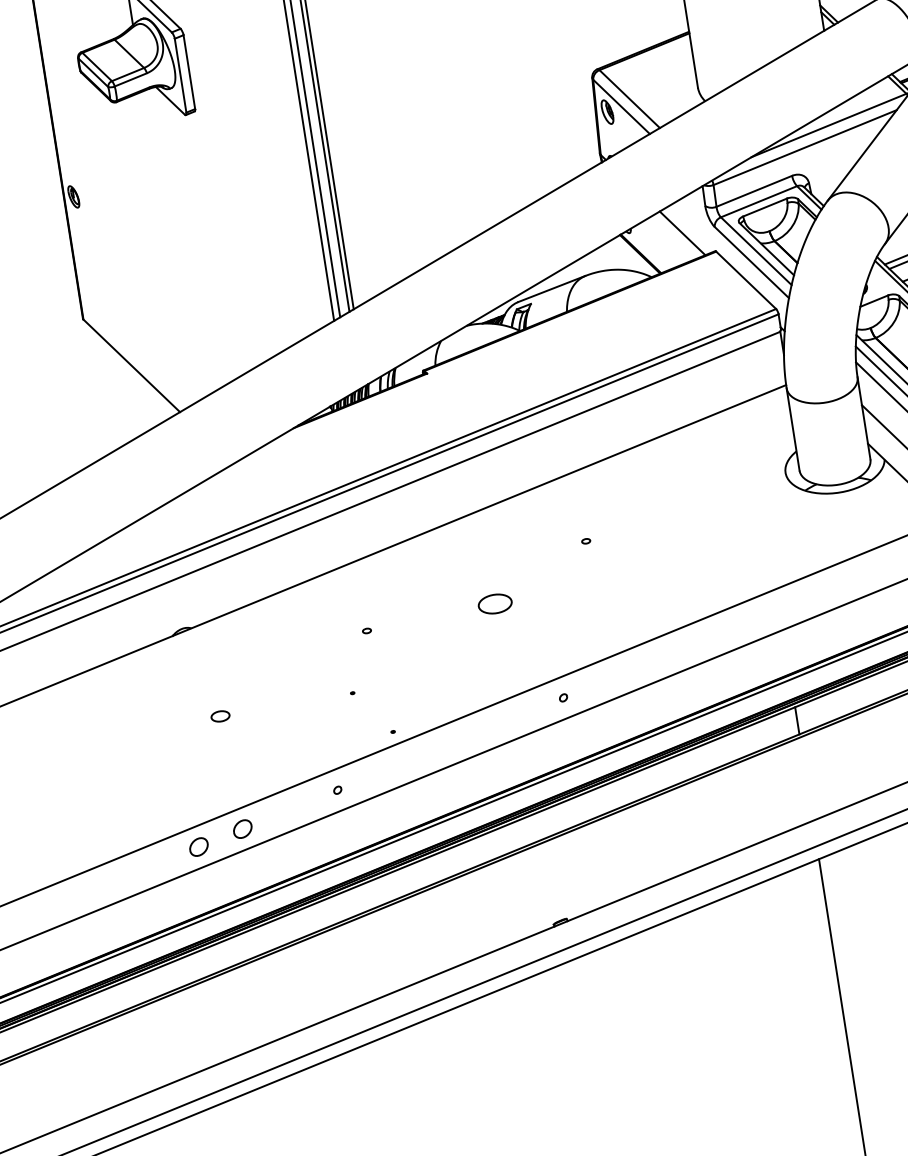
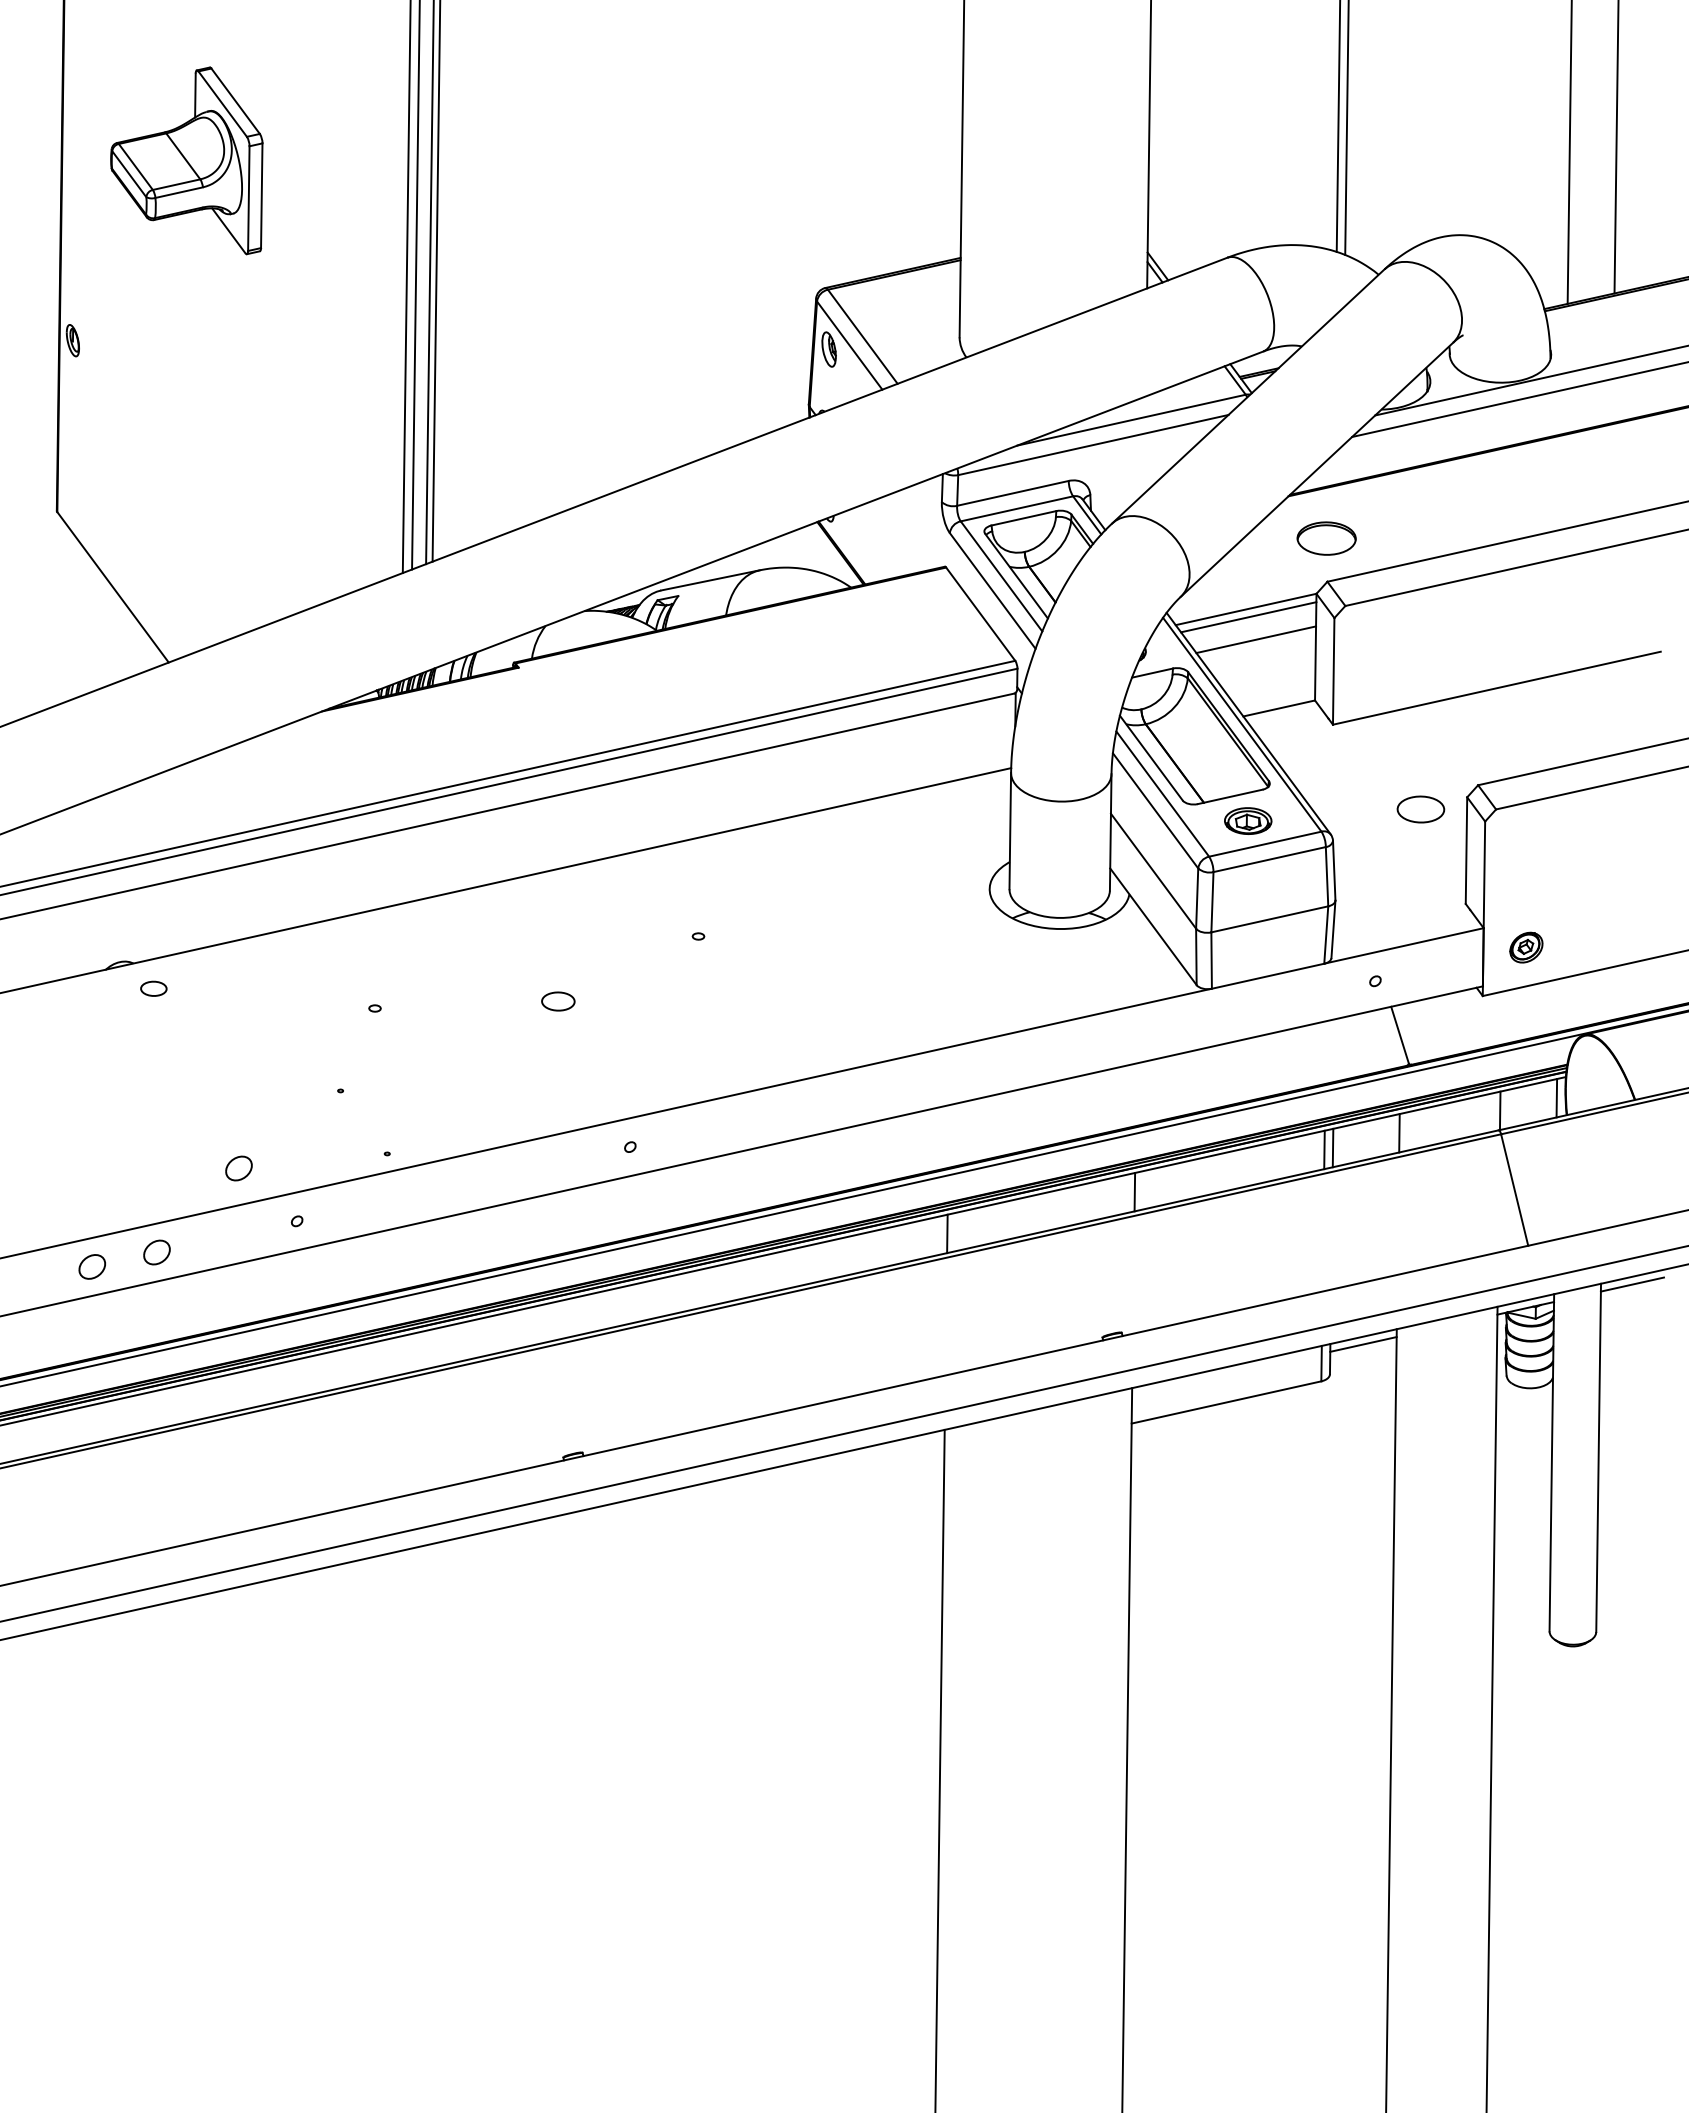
line: (682, 232) -> (903, 533), removed
part: (495, 603) -> (558, 1001), size x0.7
part: (220, 716) -> (153, 988), moved
part: (290, 760) -> (238, 1168), added

